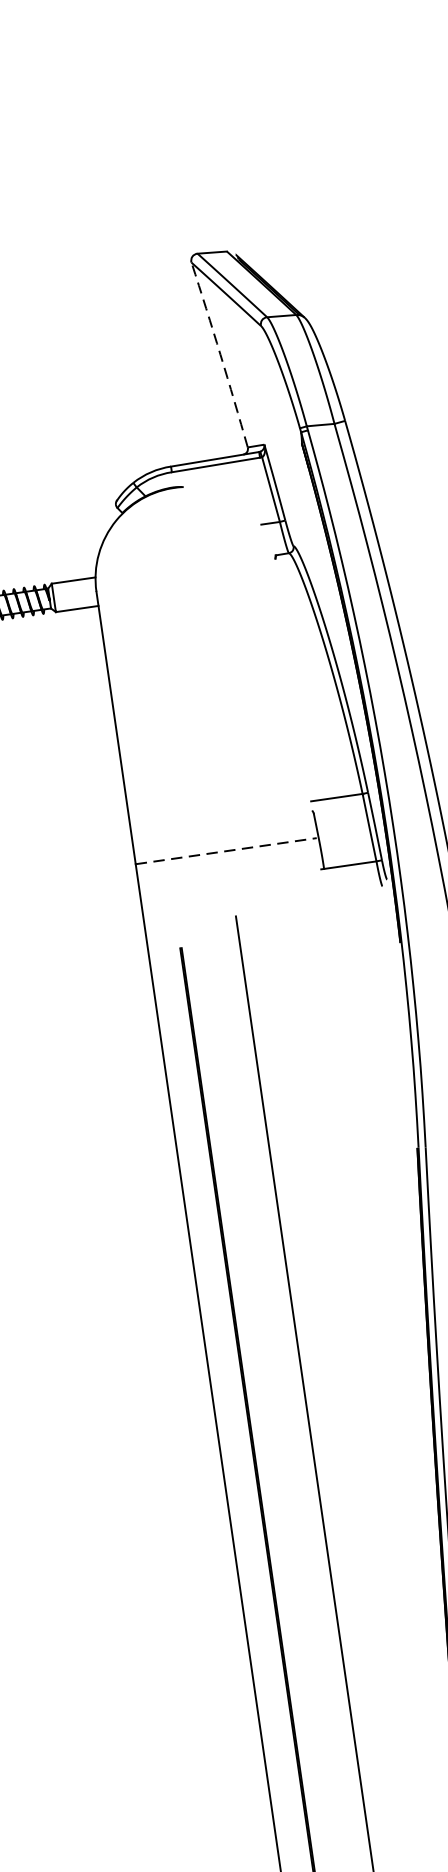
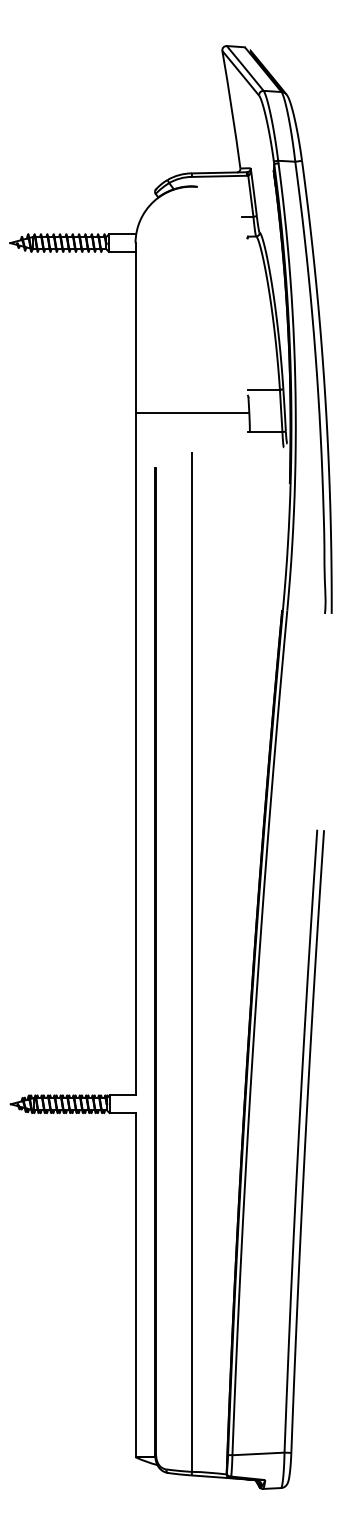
arc: (219, 354) -> (231, 109), dashed -> solid
line: (227, 850) -> (192, 412), dashed -> solid

